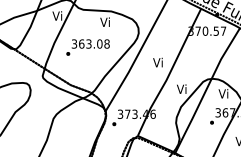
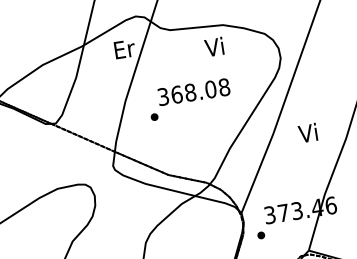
text: (57, 15) -> (123, 48), Vi -> Er
text: (88, 43) -> (189, 91), 363.08 -> 368.08
text: (157, 62) -> (307, 133), moved

